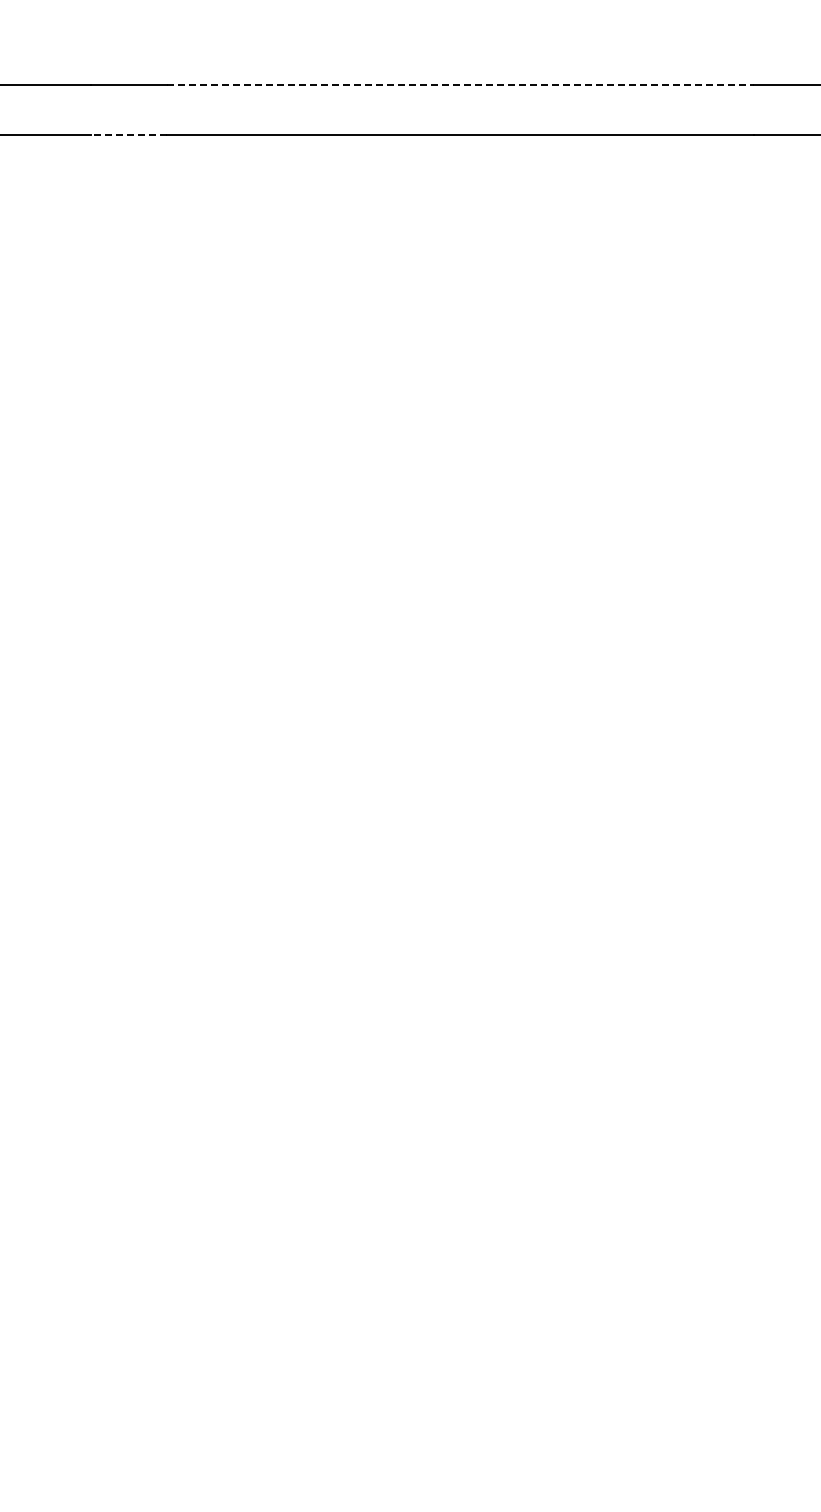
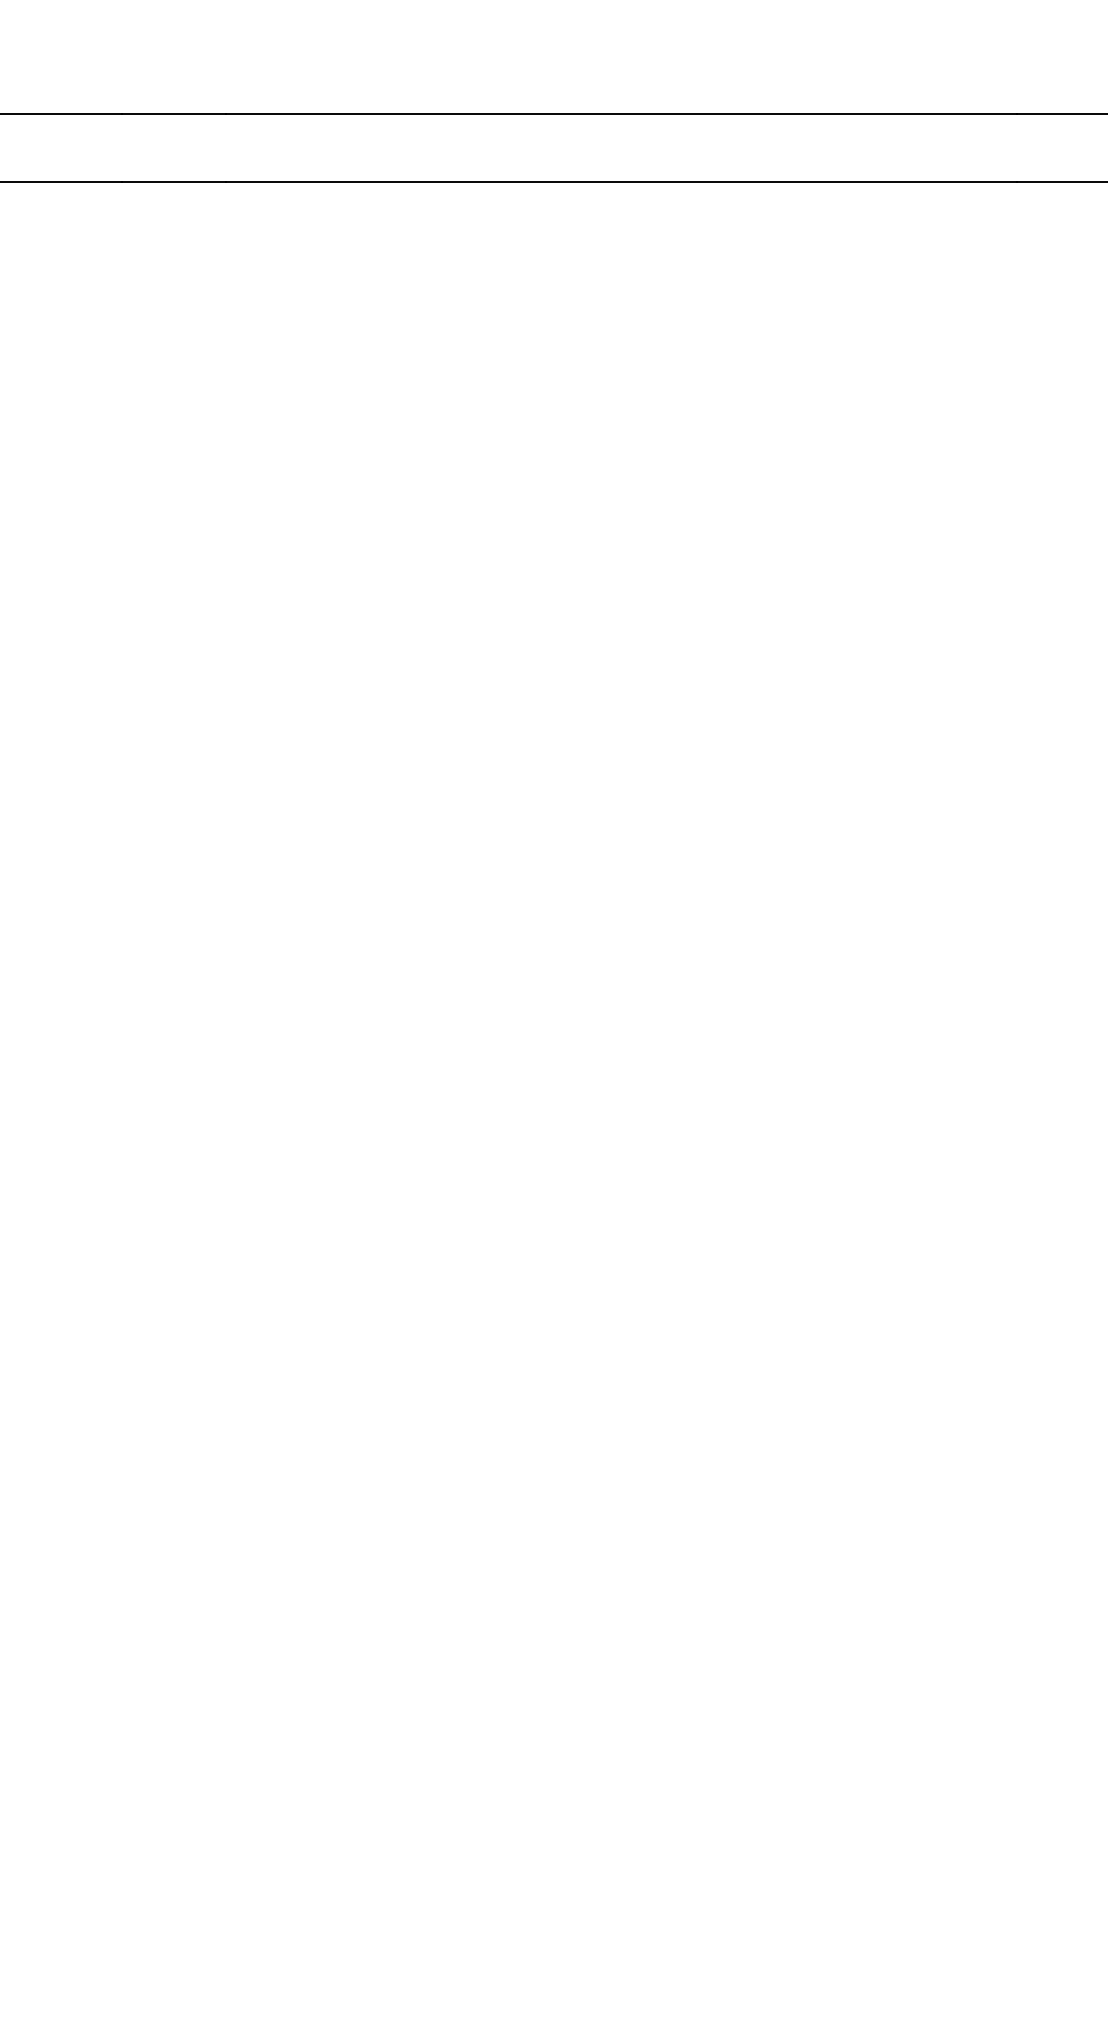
line: (461, 84) -> (622, 113), dashed -> solid
line: (128, 134) -> (173, 181), dashed -> solid

